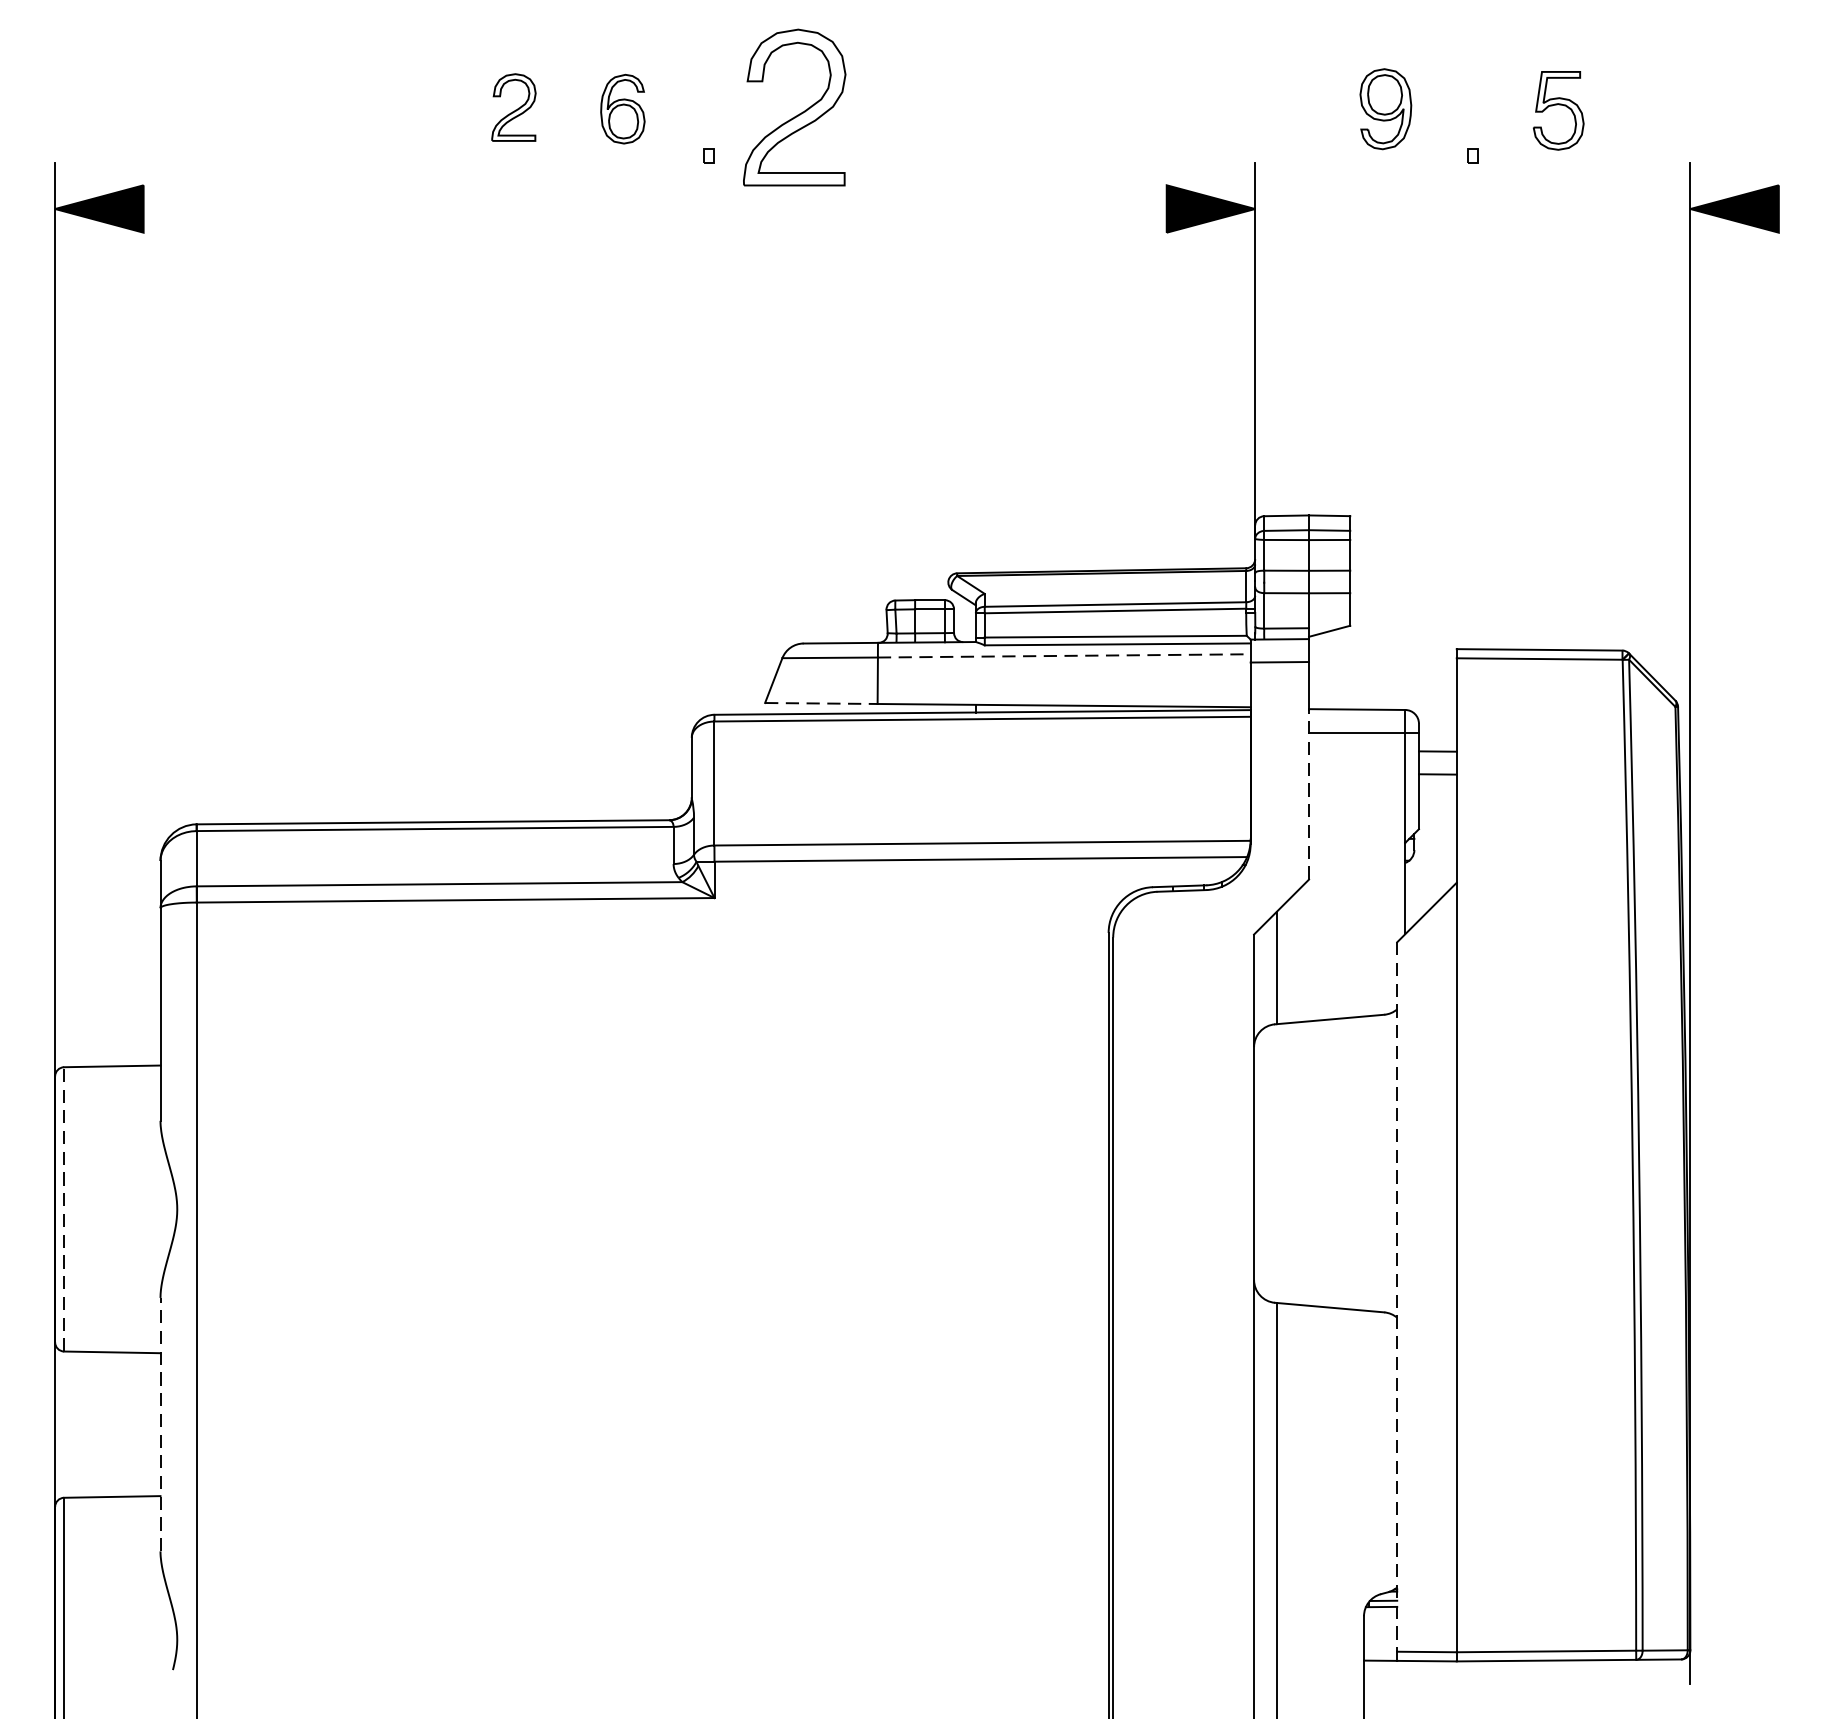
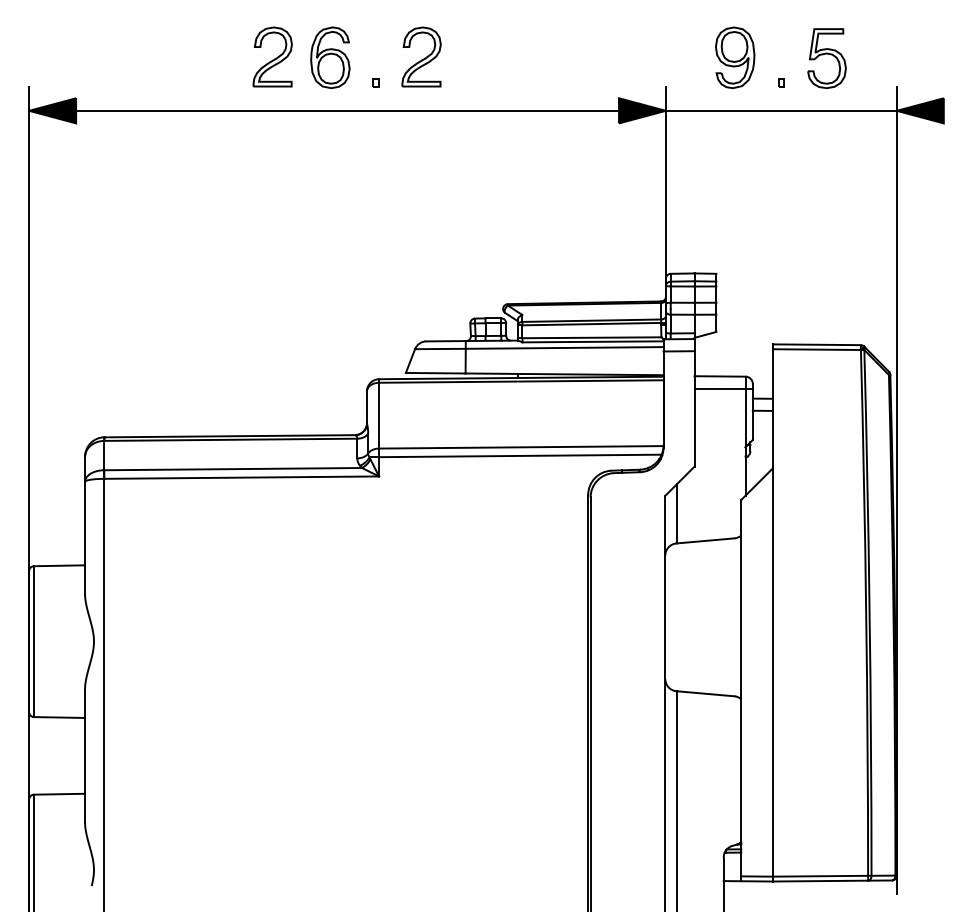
part: (513, 106) -> (272, 56), size x1.67
part: (794, 106) -> (421, 56), size x0.71
part: (623, 108) -> (330, 57), size x1.67
part: (1386, 108) -> (735, 57), size x1.43
part: (1557, 110) -> (826, 58), size x1.43
line: (655, 208) -> (347, 110), added
line: (1471, 208) -> (780, 110), added
line: (1063, 655) -> (564, 347), dashed -> solid
line: (820, 704) -> (435, 373), dashed -> solid
line: (1308, 794) -> (694, 421), dashed -> solid
line: (63, 1209) -> (33, 641), dashed -> solid
line: (1397, 1297) -> (741, 688), dashed -> solid
line: (161, 1423) -> (85, 755), dashed -> solid

